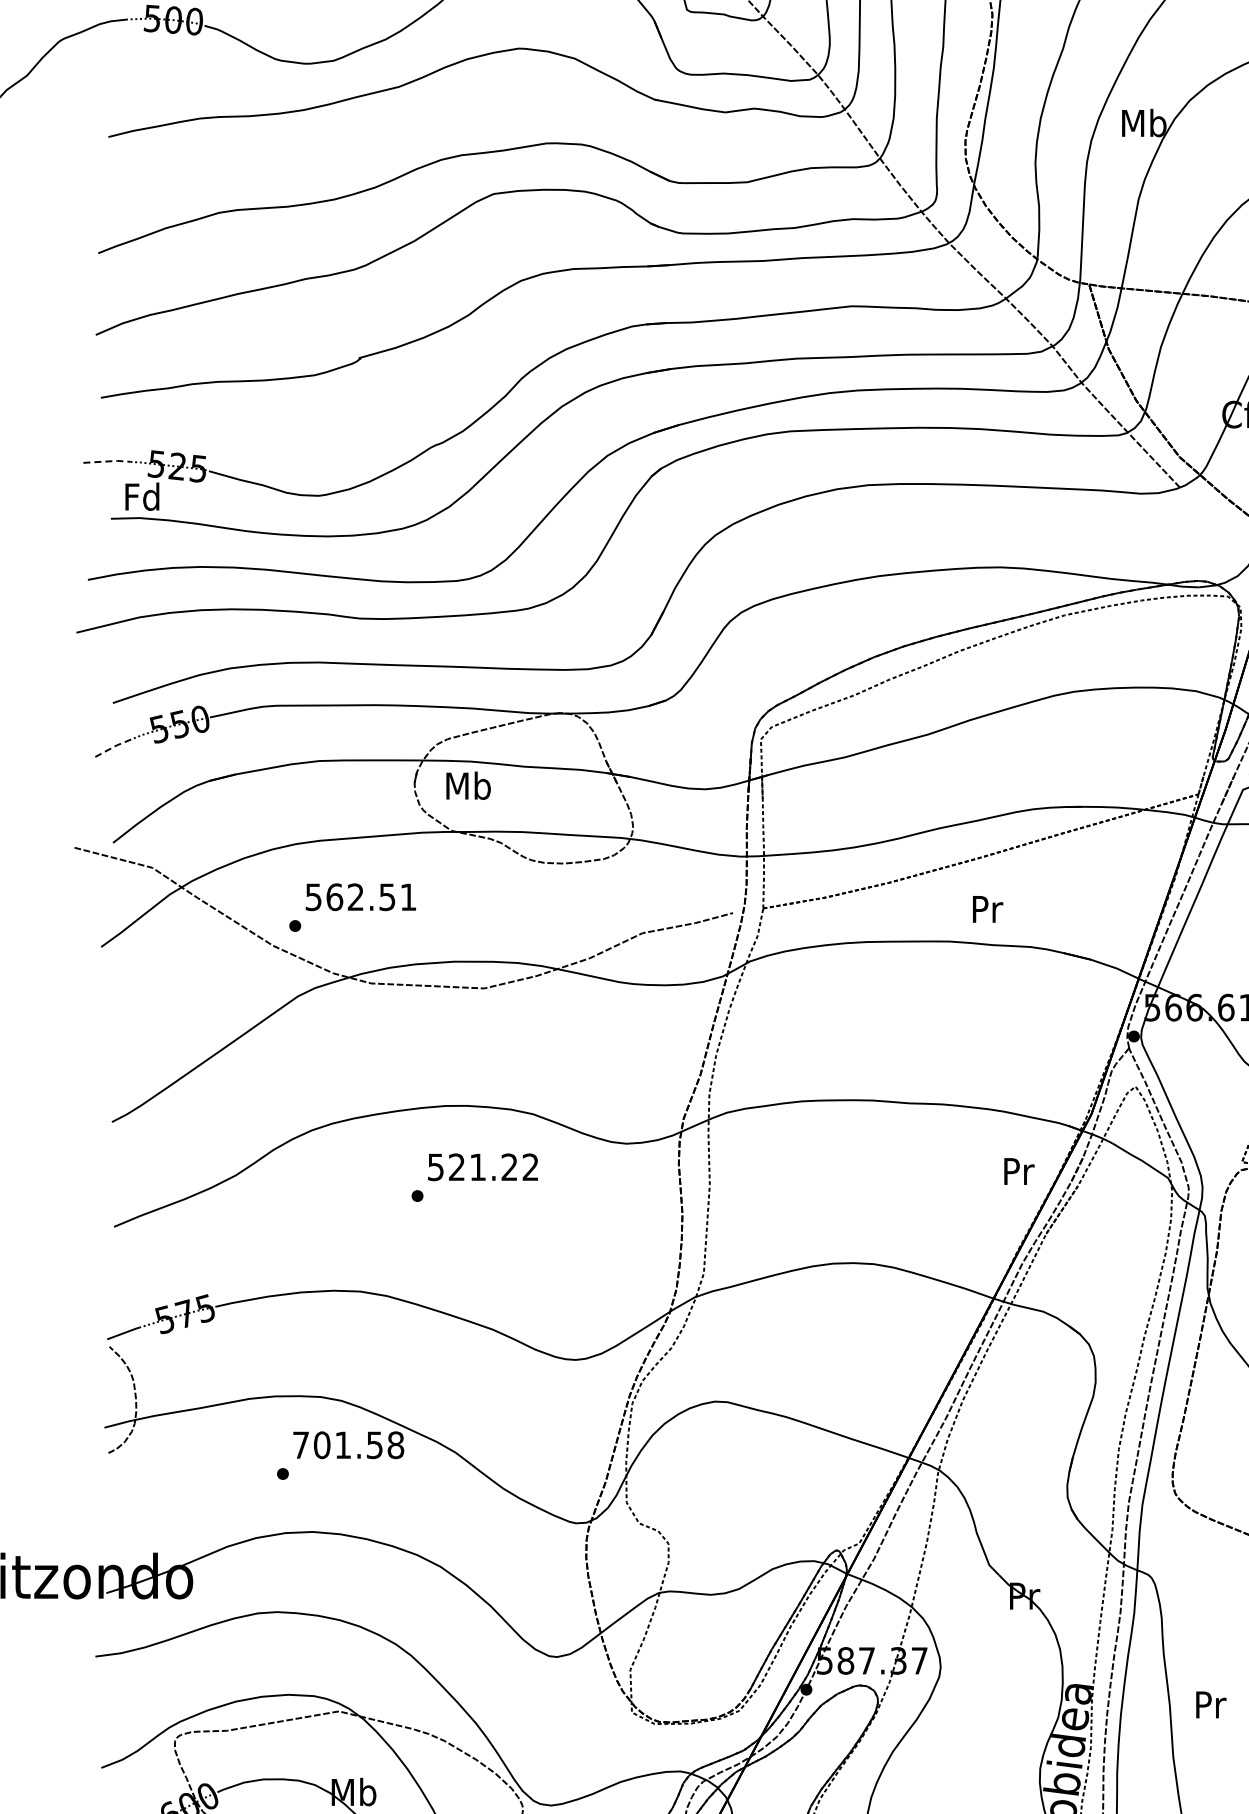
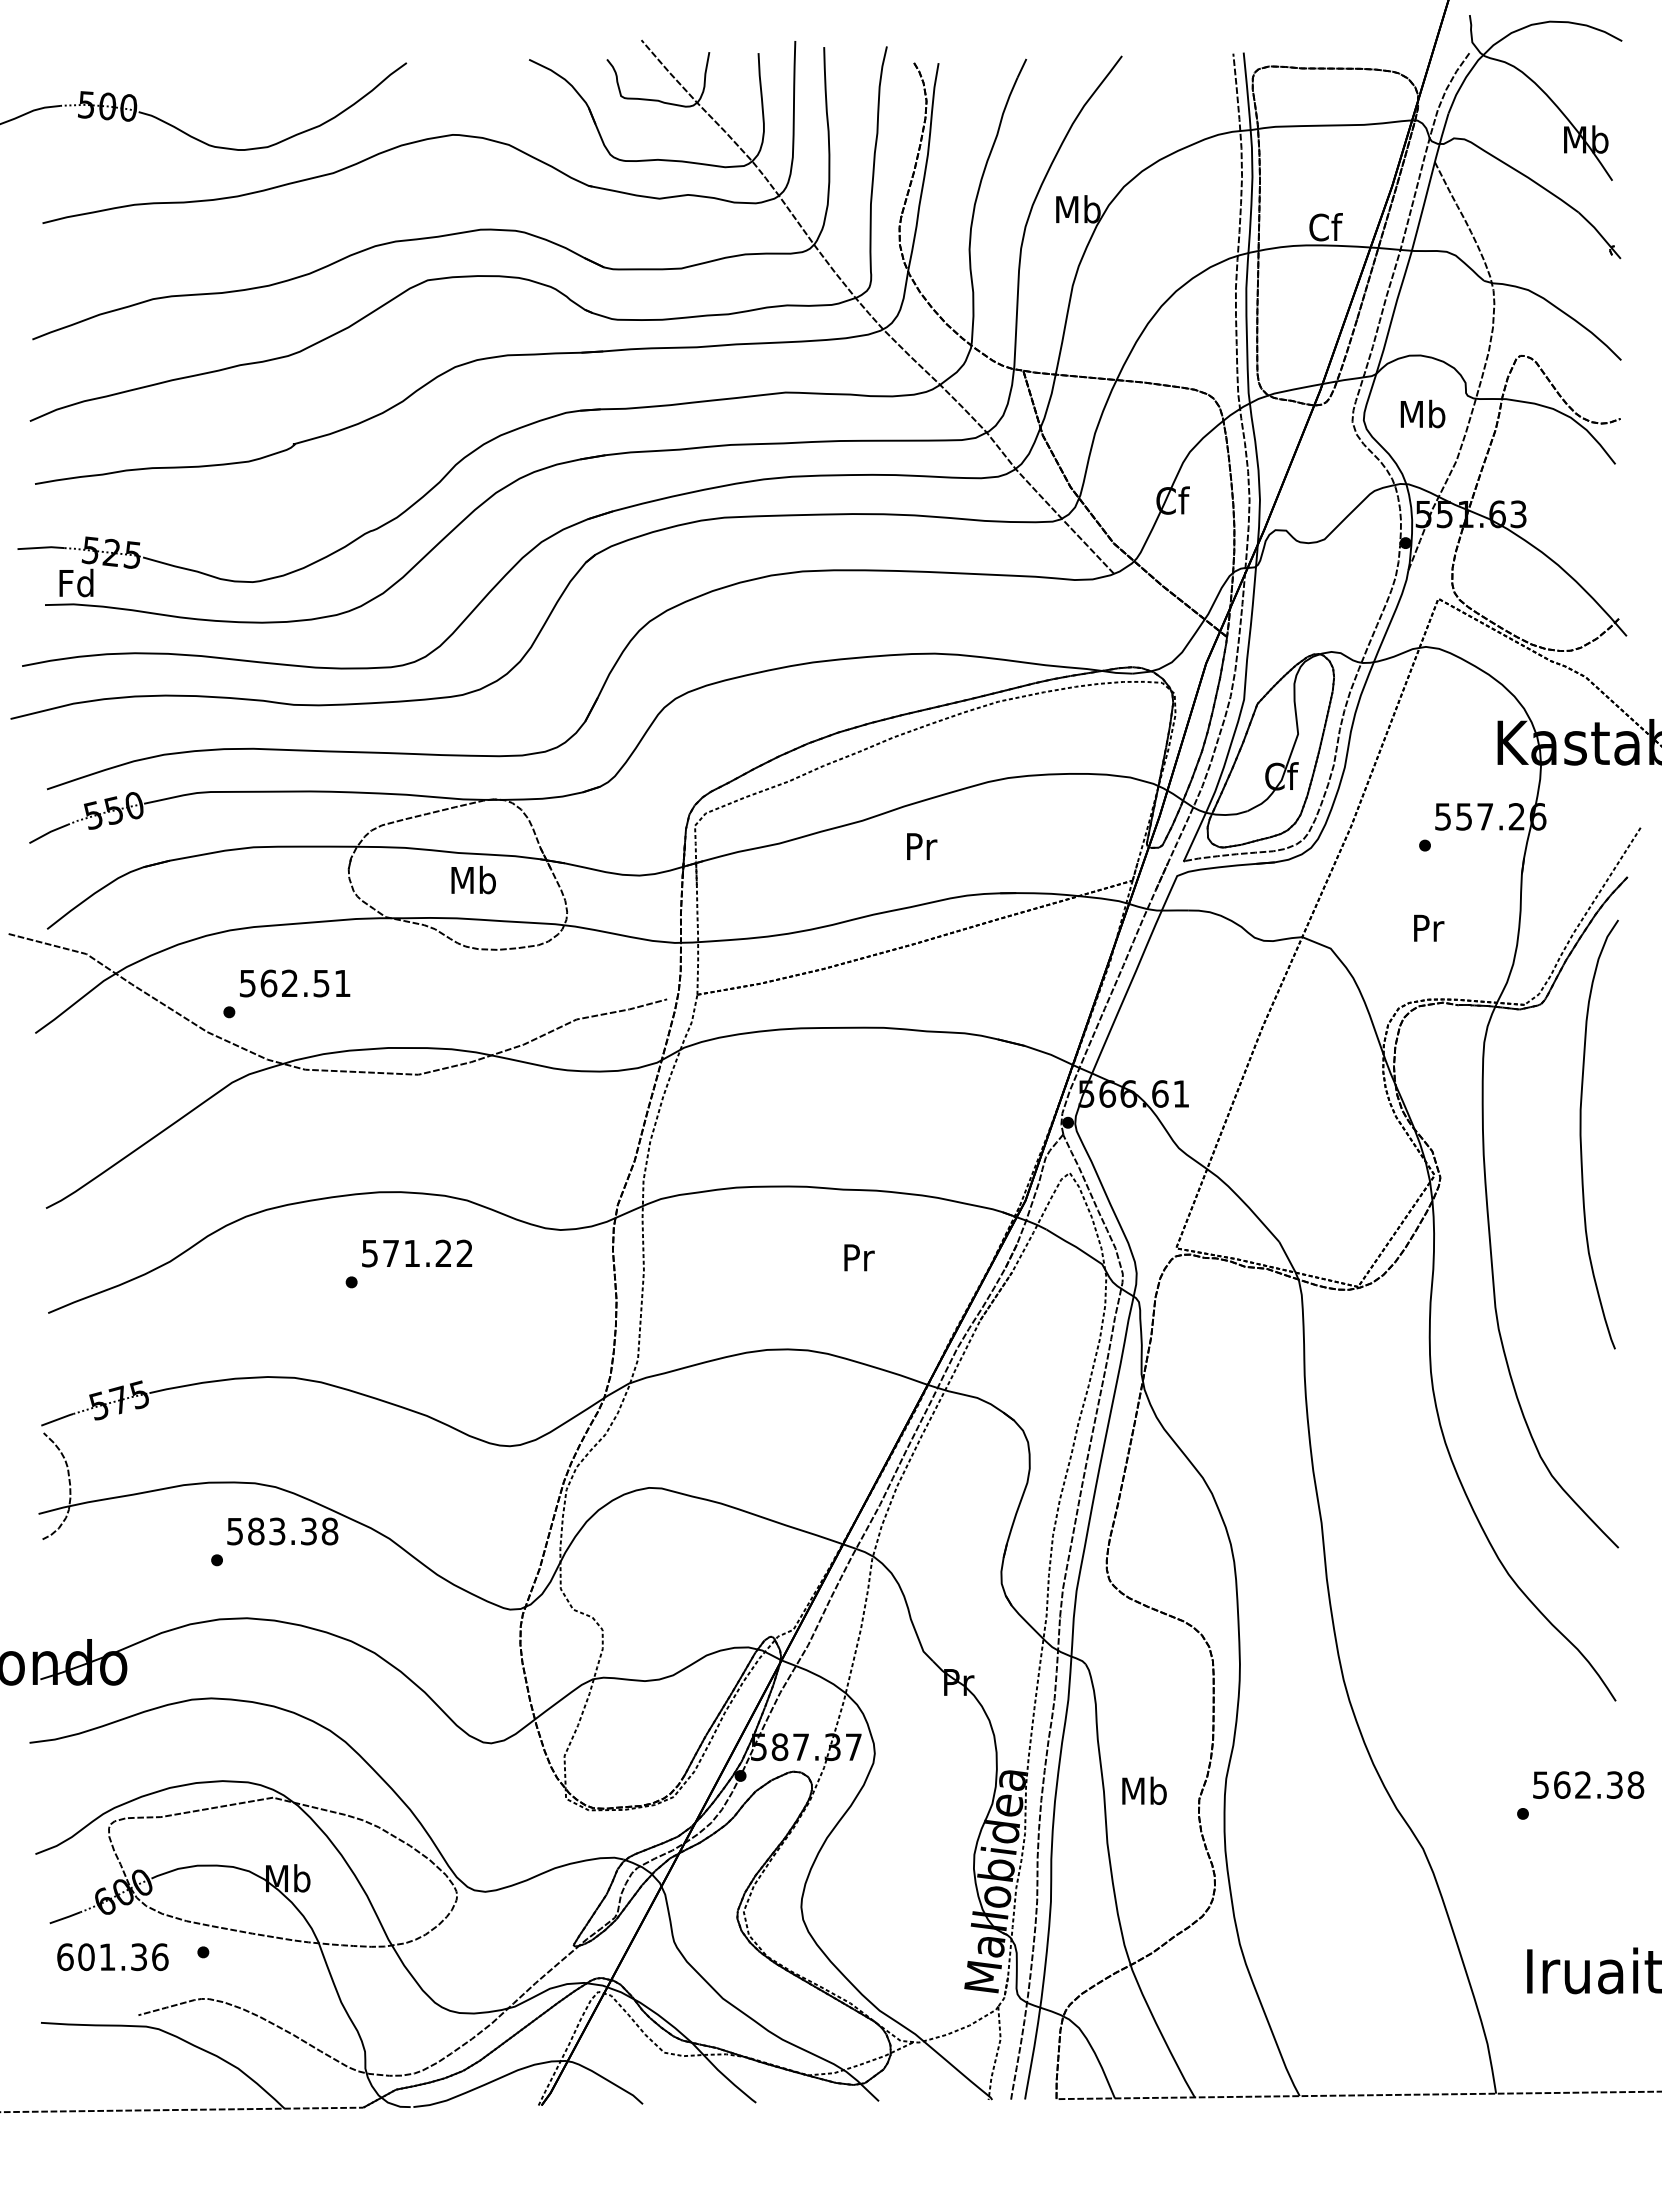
line: (108, 461) -> (42, 547), dashed -> solid
line: (115, 746) -> (49, 832), dashed -> solid
text: (468, 785) -> (473, 879), moved
text: (988, 909) -> (922, 846), moved
text: (456, 1166) -> (390, 1252), 521.22 -> 571.22
text: (1019, 1171) -> (859, 1257), moved
text: (337, 1445) -> (271, 1531), 701.58 -> 583.38
text: (1210, 1704) -> (1144, 1790), Pr -> Mb

